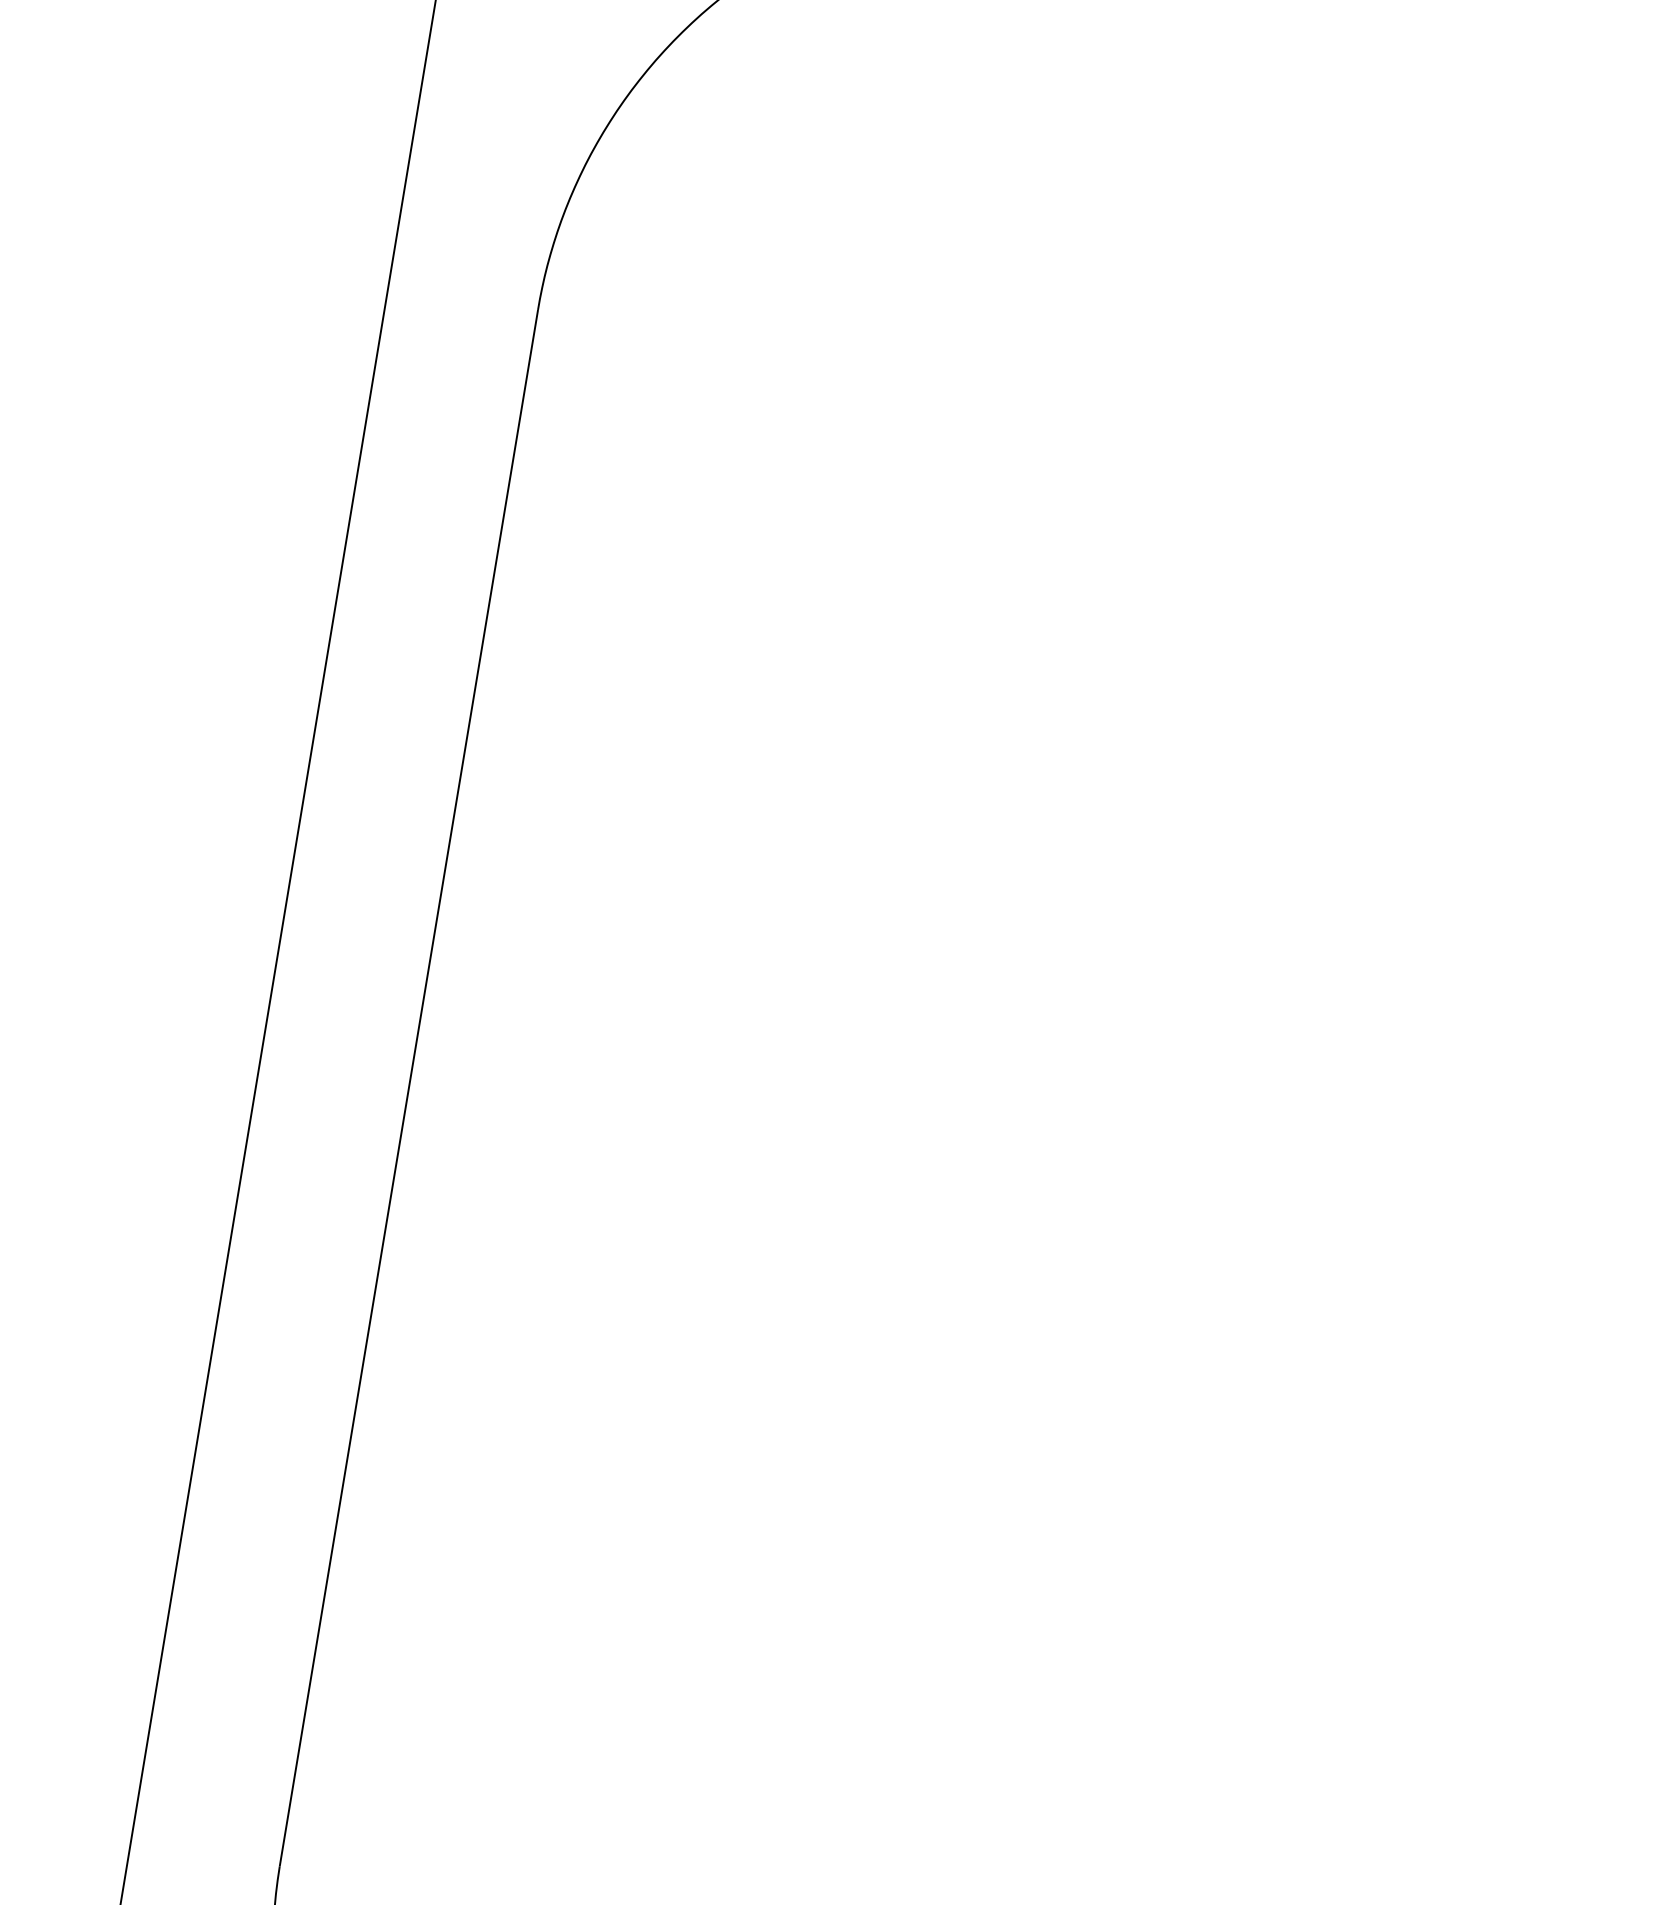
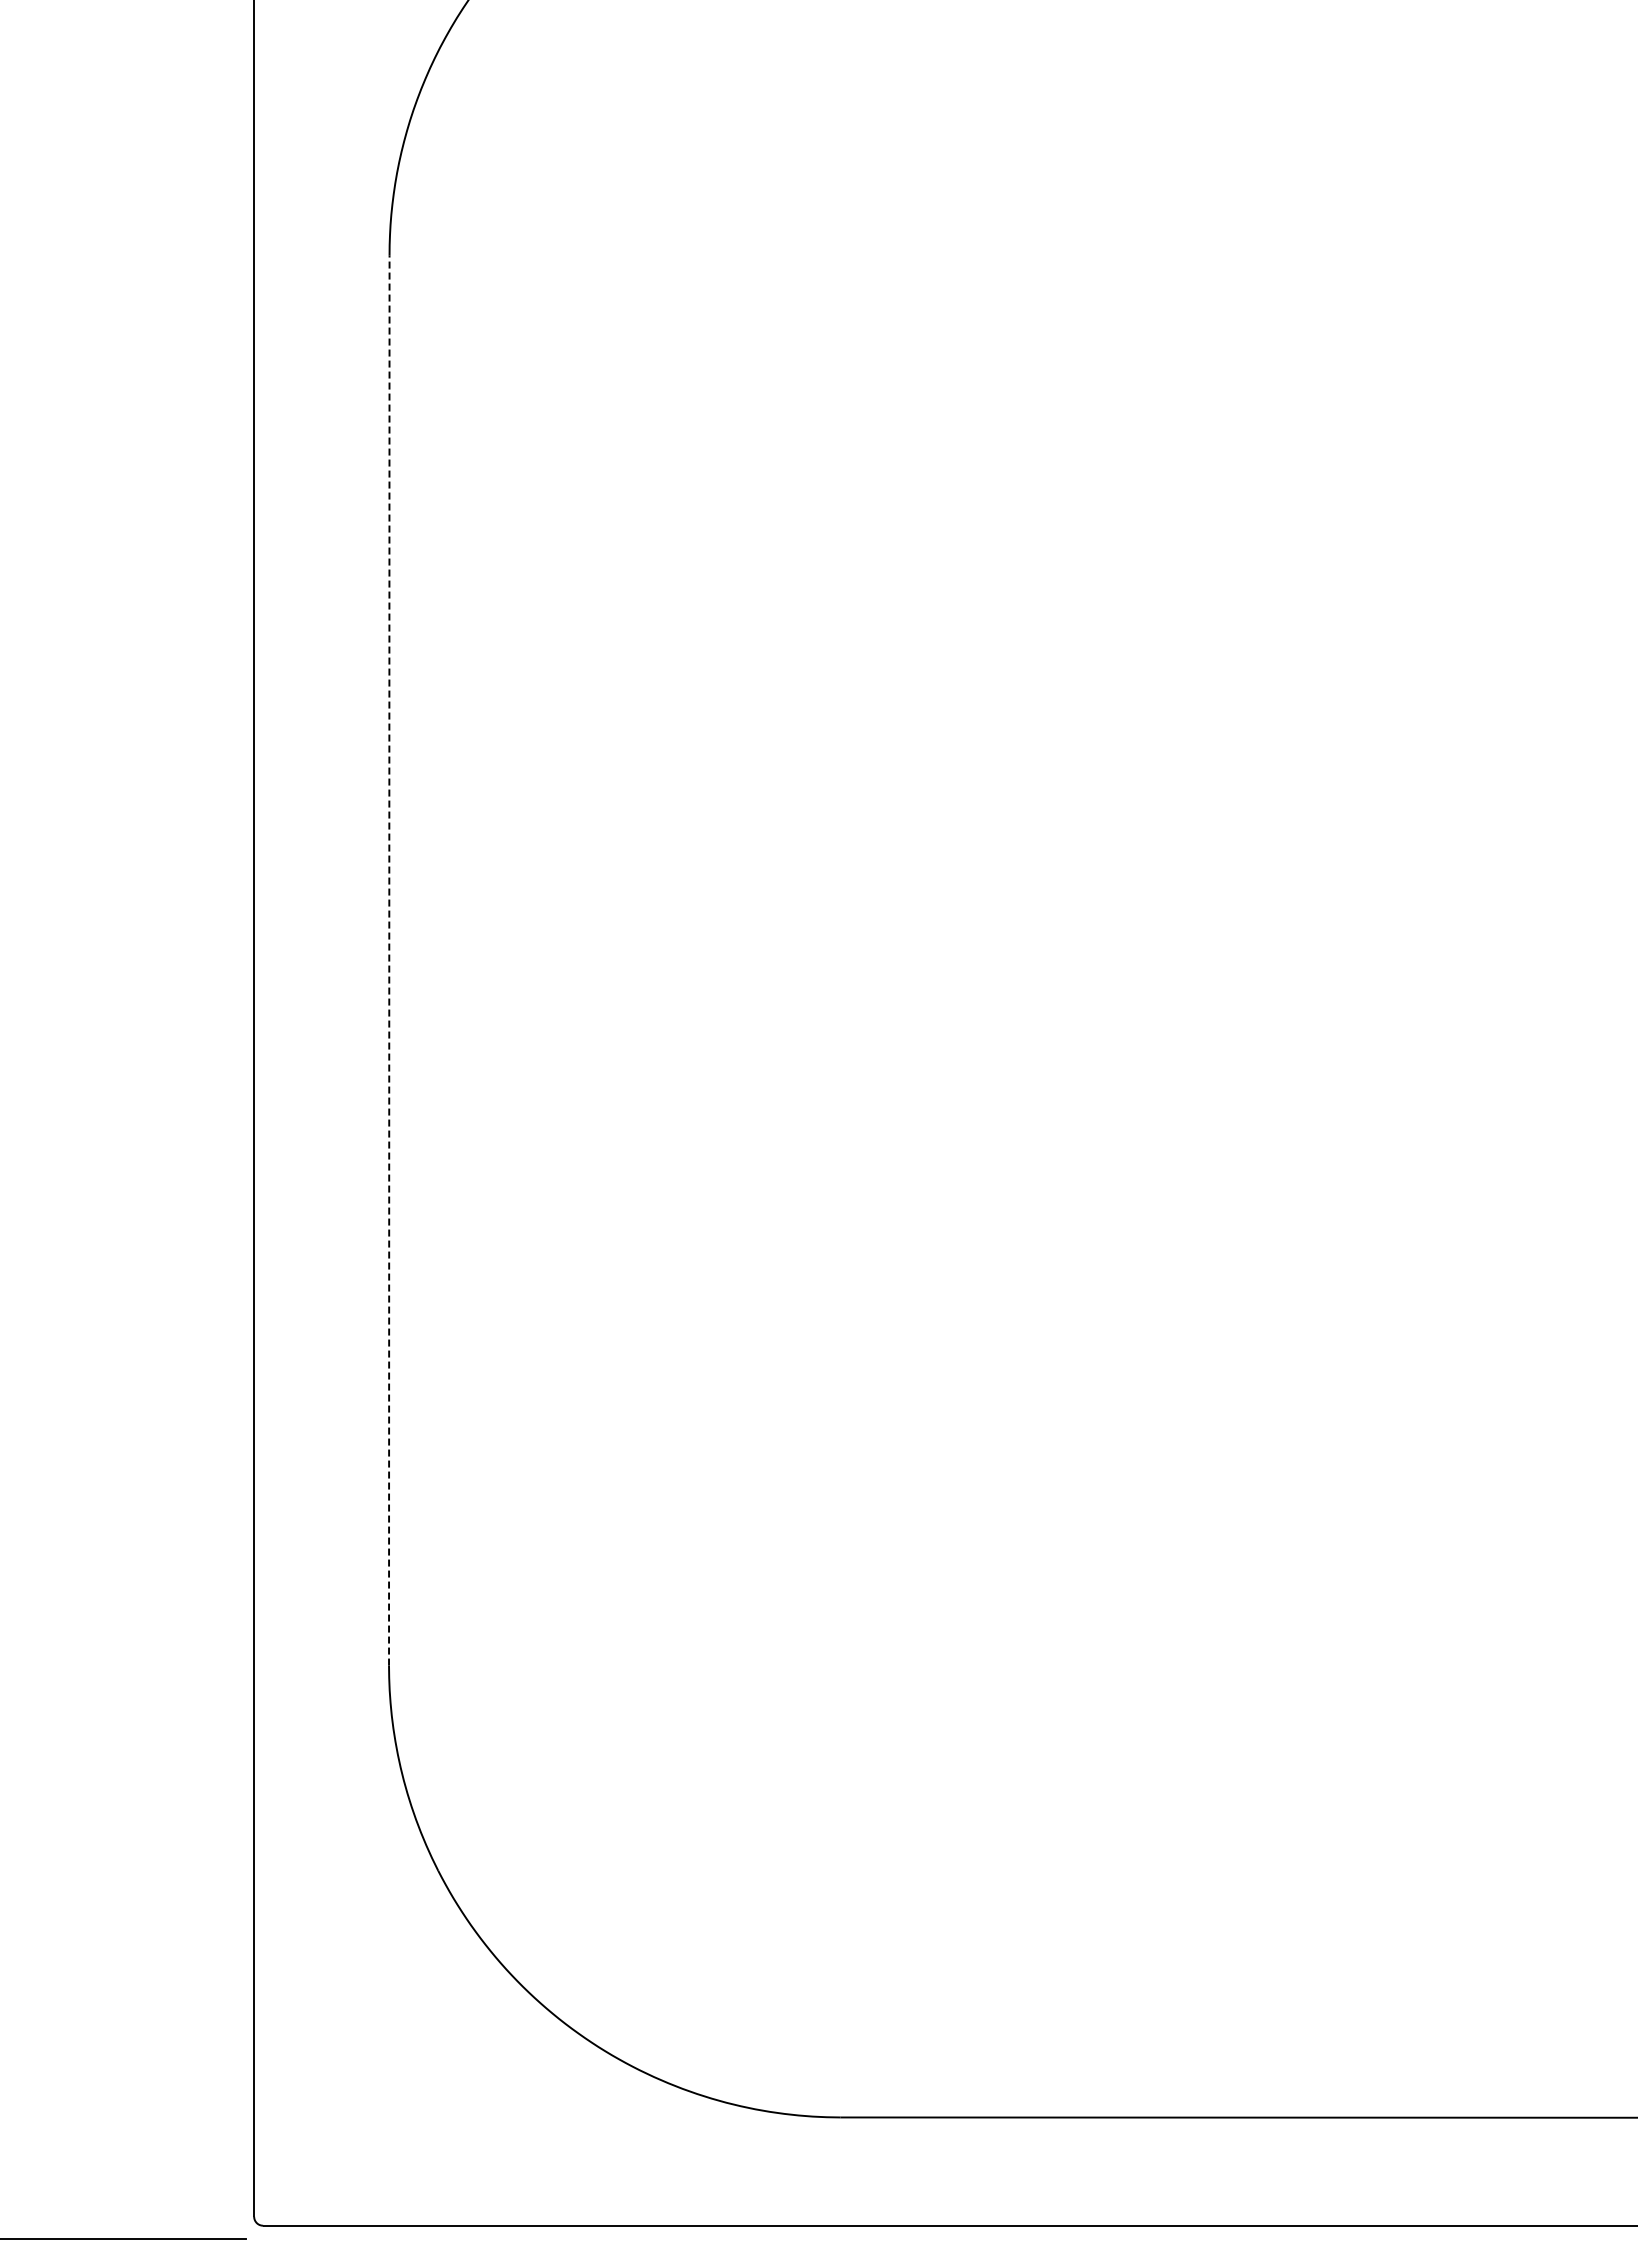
line: (409, 1087) -> (389, 959), solid -> dashed

